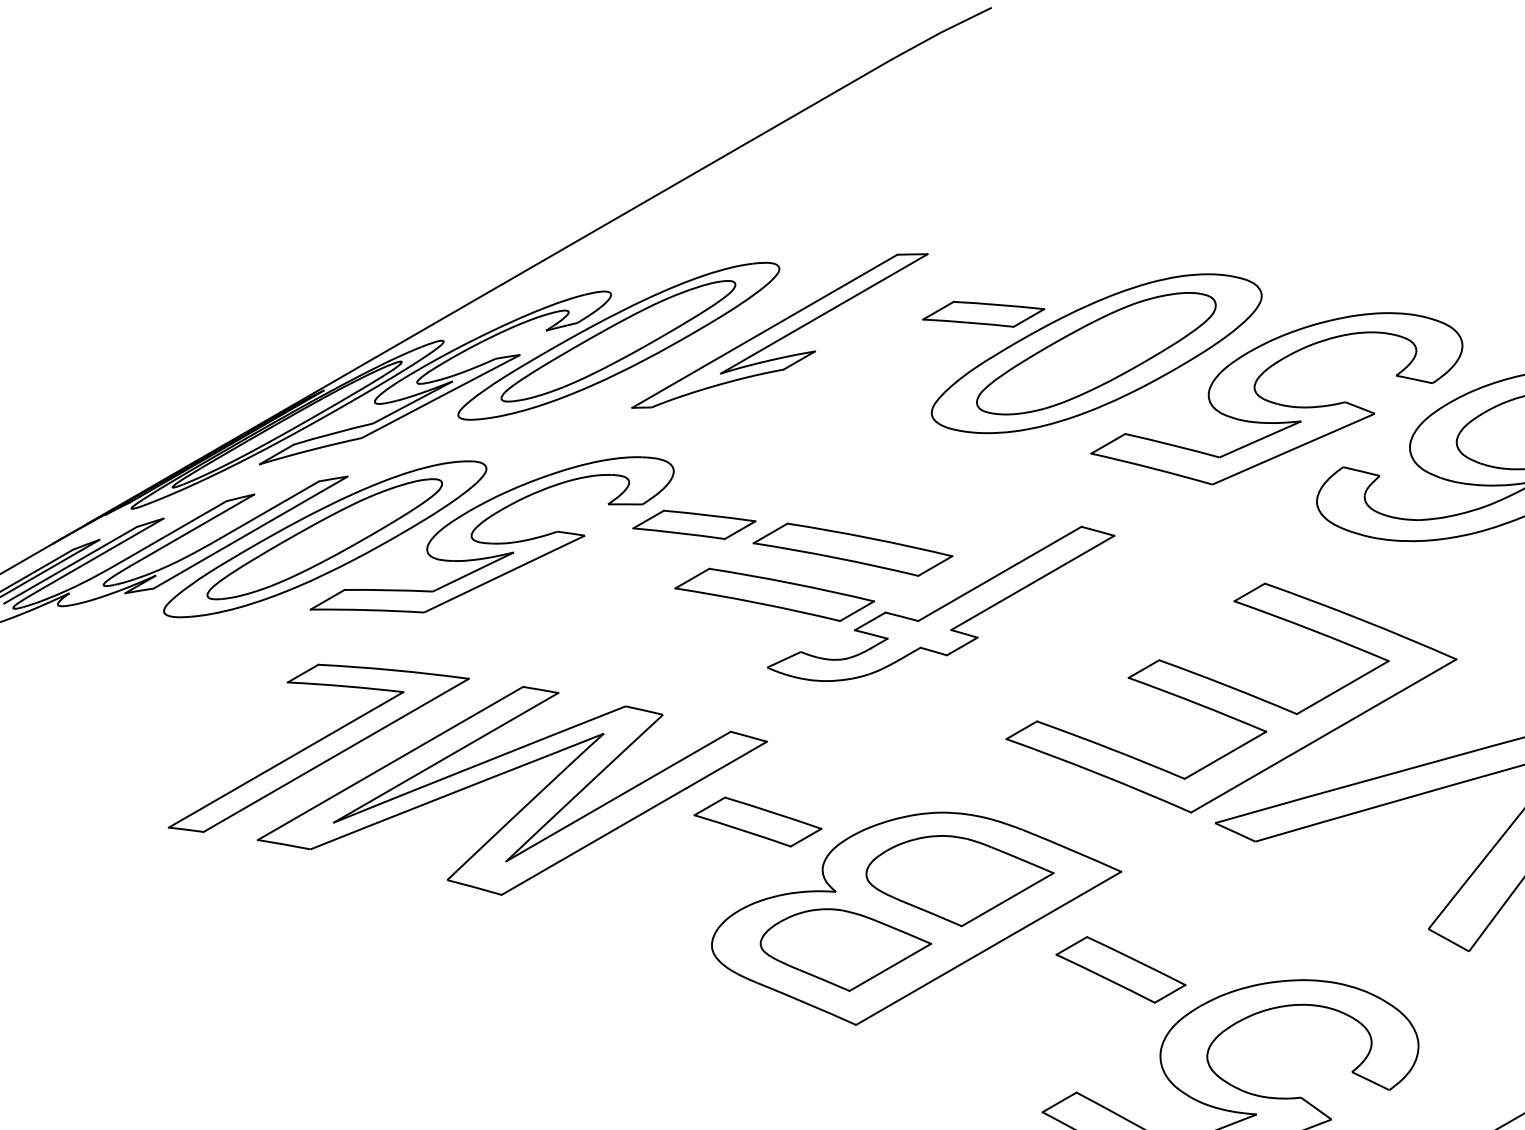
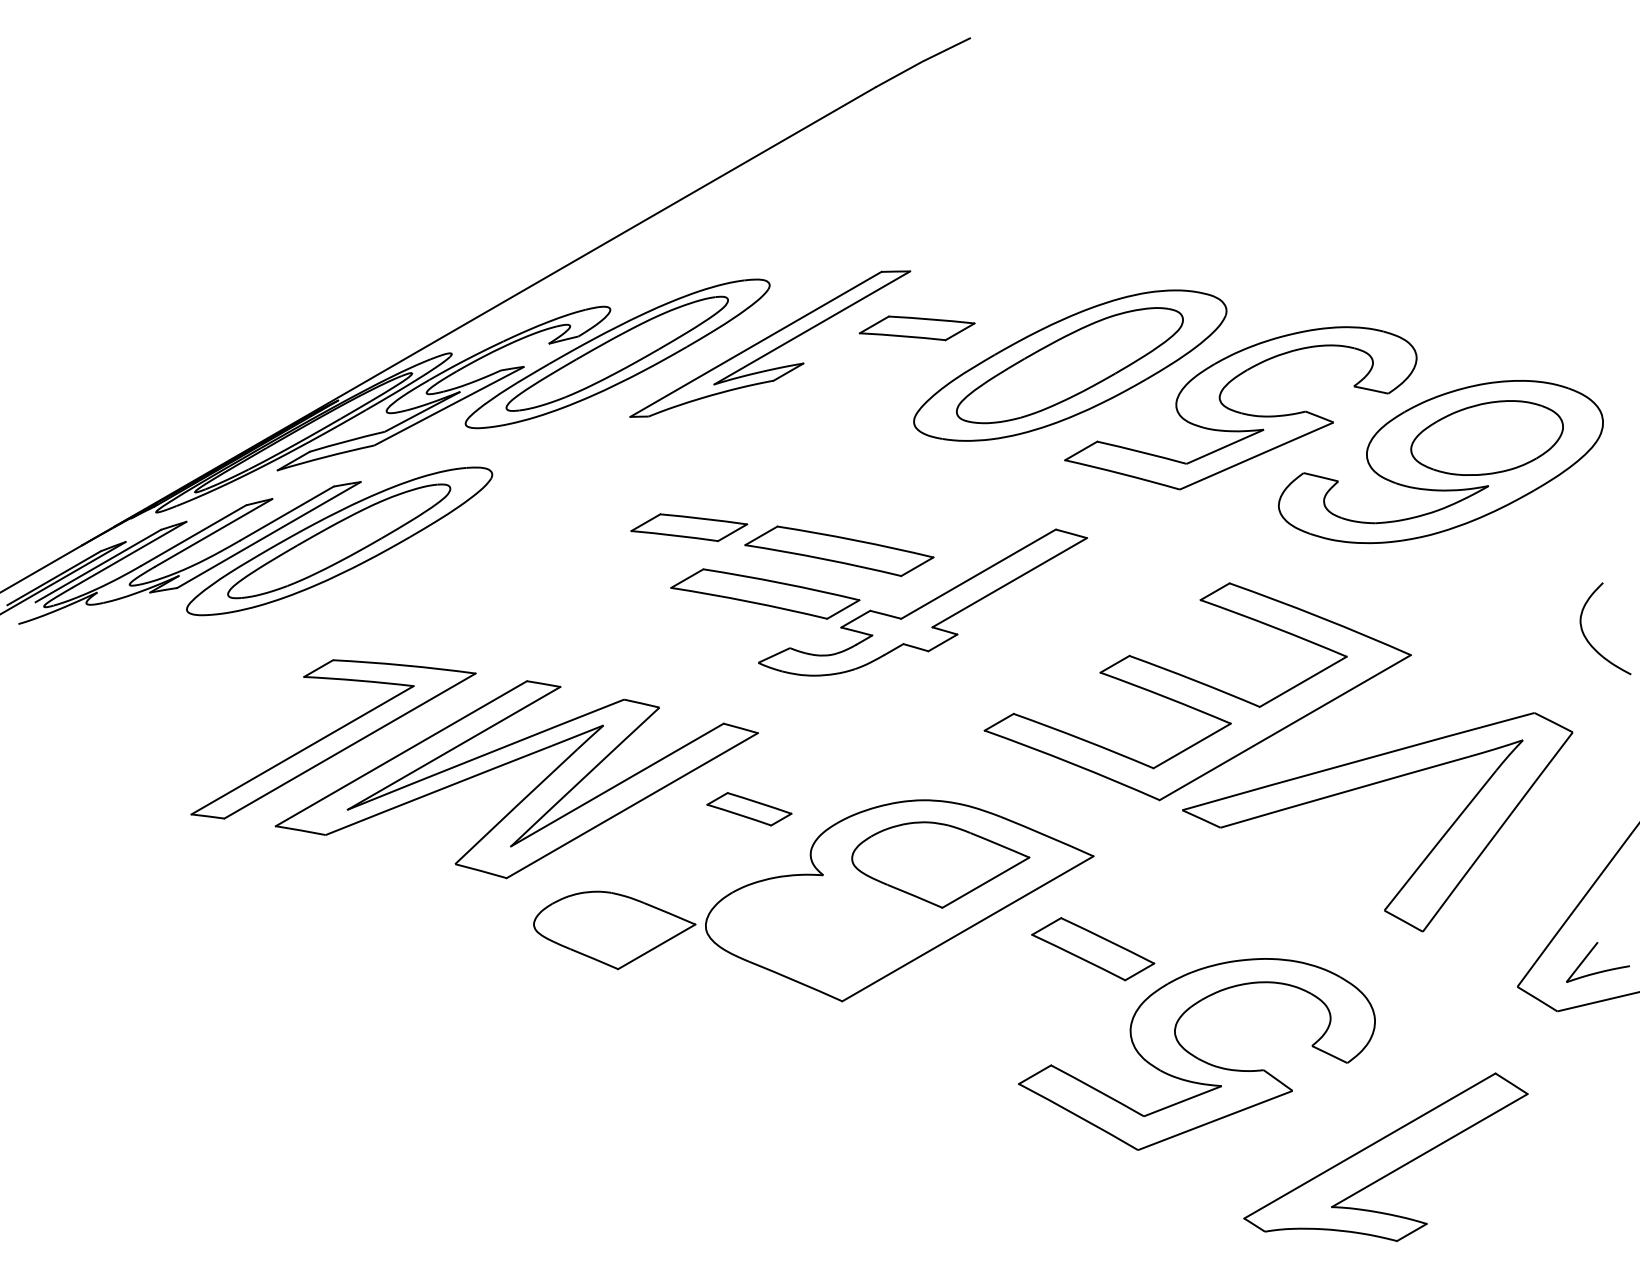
part: (982, 314) -> (916, 328), moved
part: (491, 542) -> (497, 544), removed
part: (758, 822) -> (749, 809), size x0.7
part: (845, 950) -> (614, 930), moved

